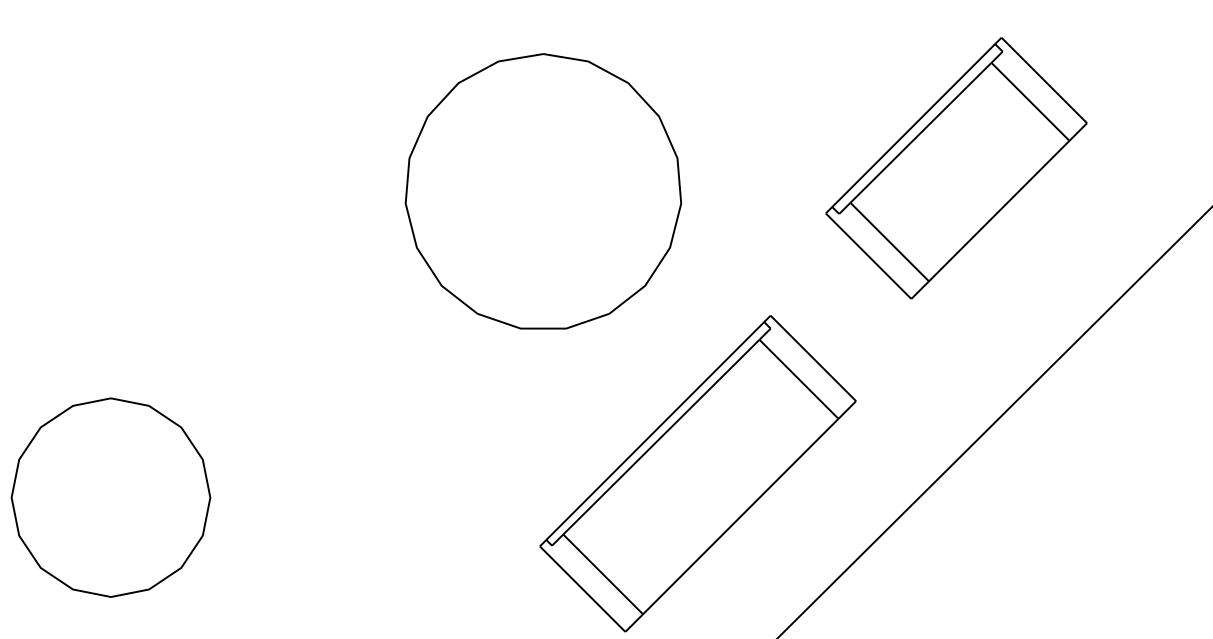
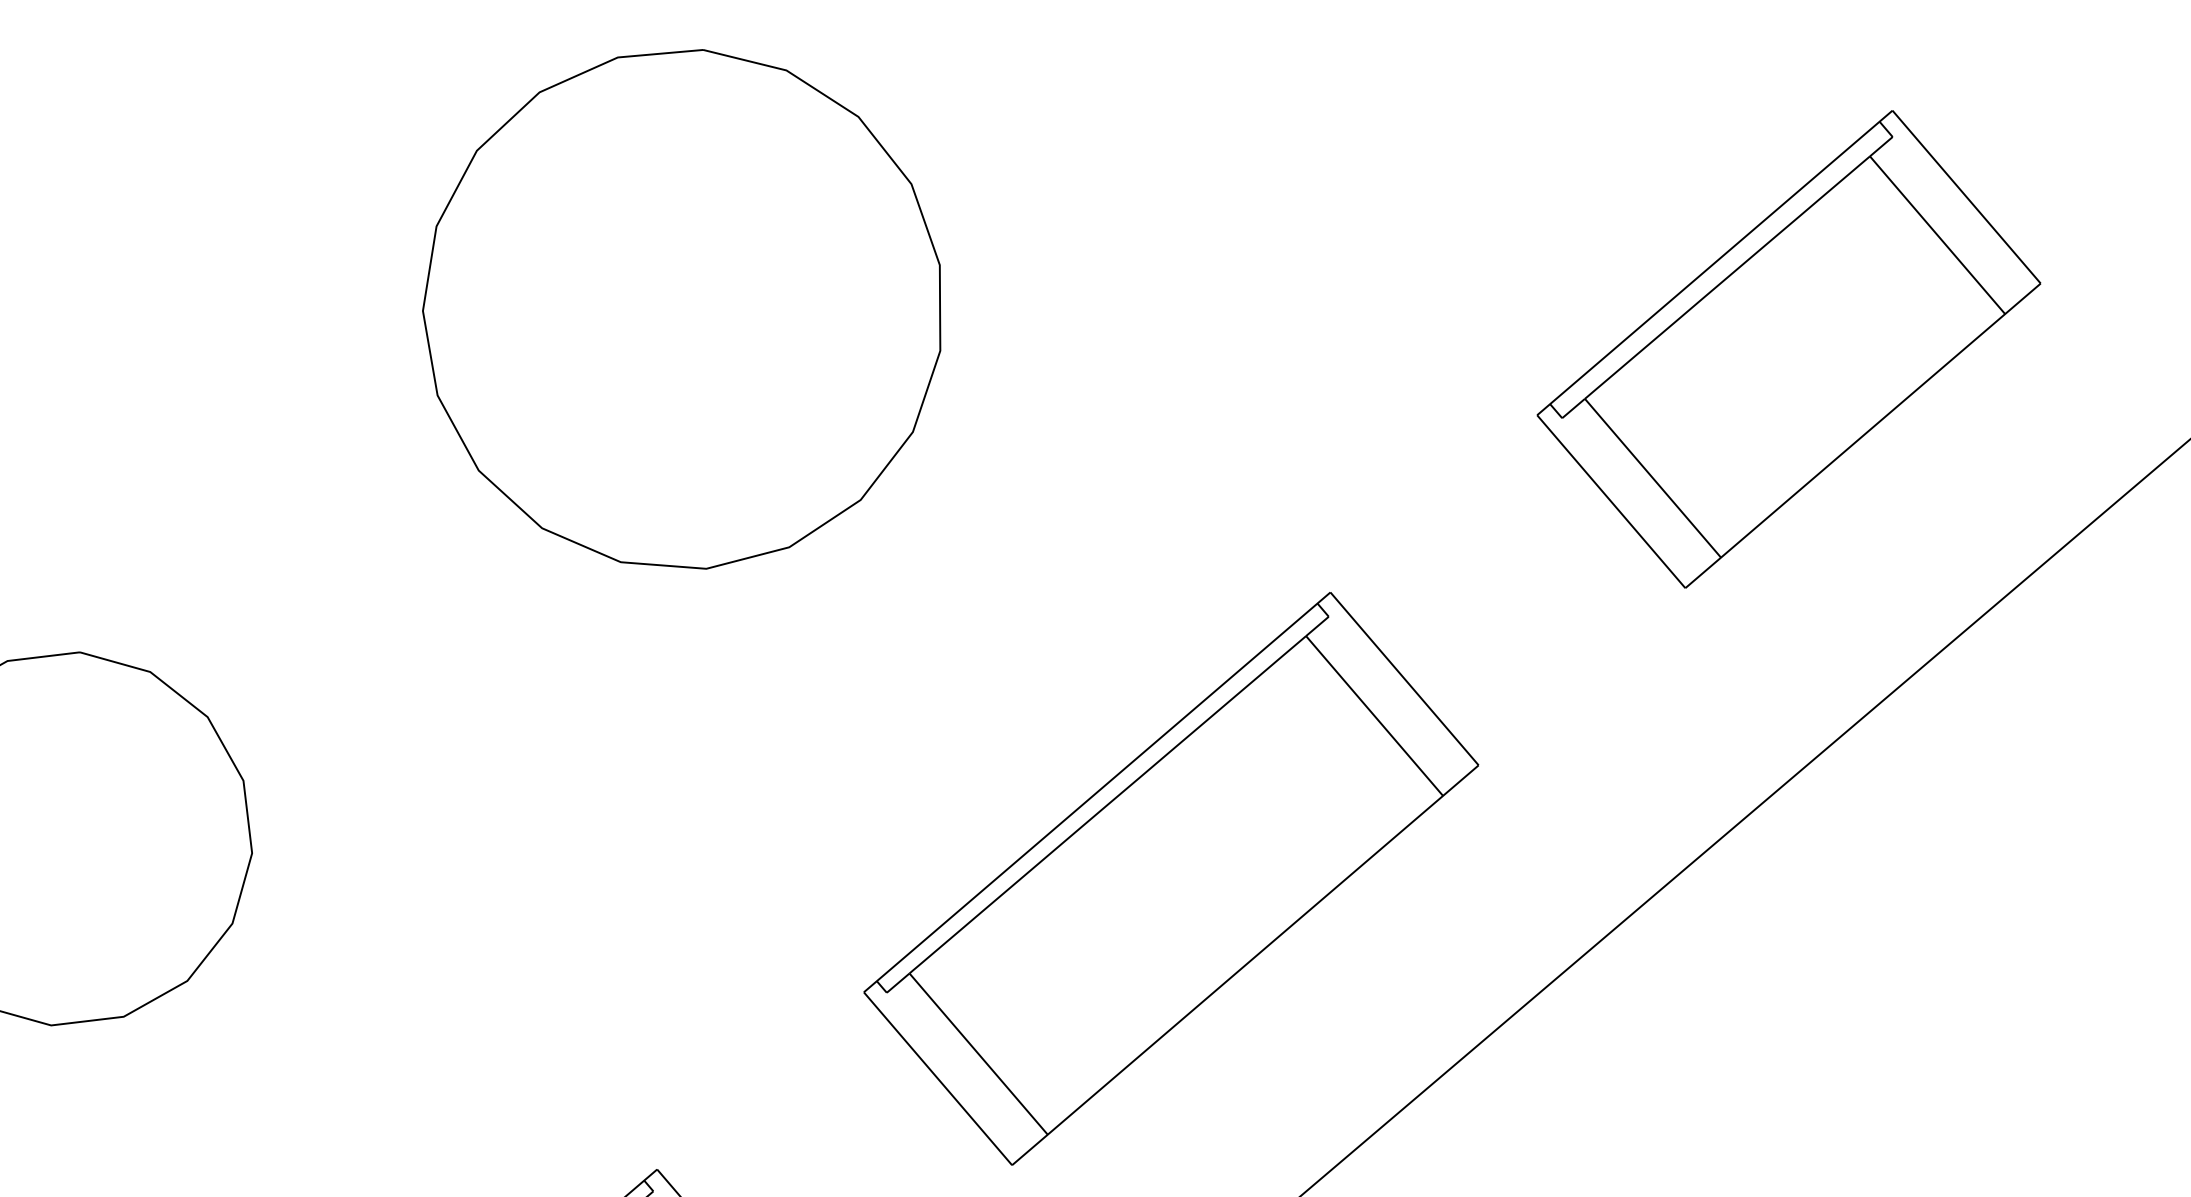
part: (956, 168) -> (1789, 349), moved
part: (543, 191) -> (683, 308), moved

